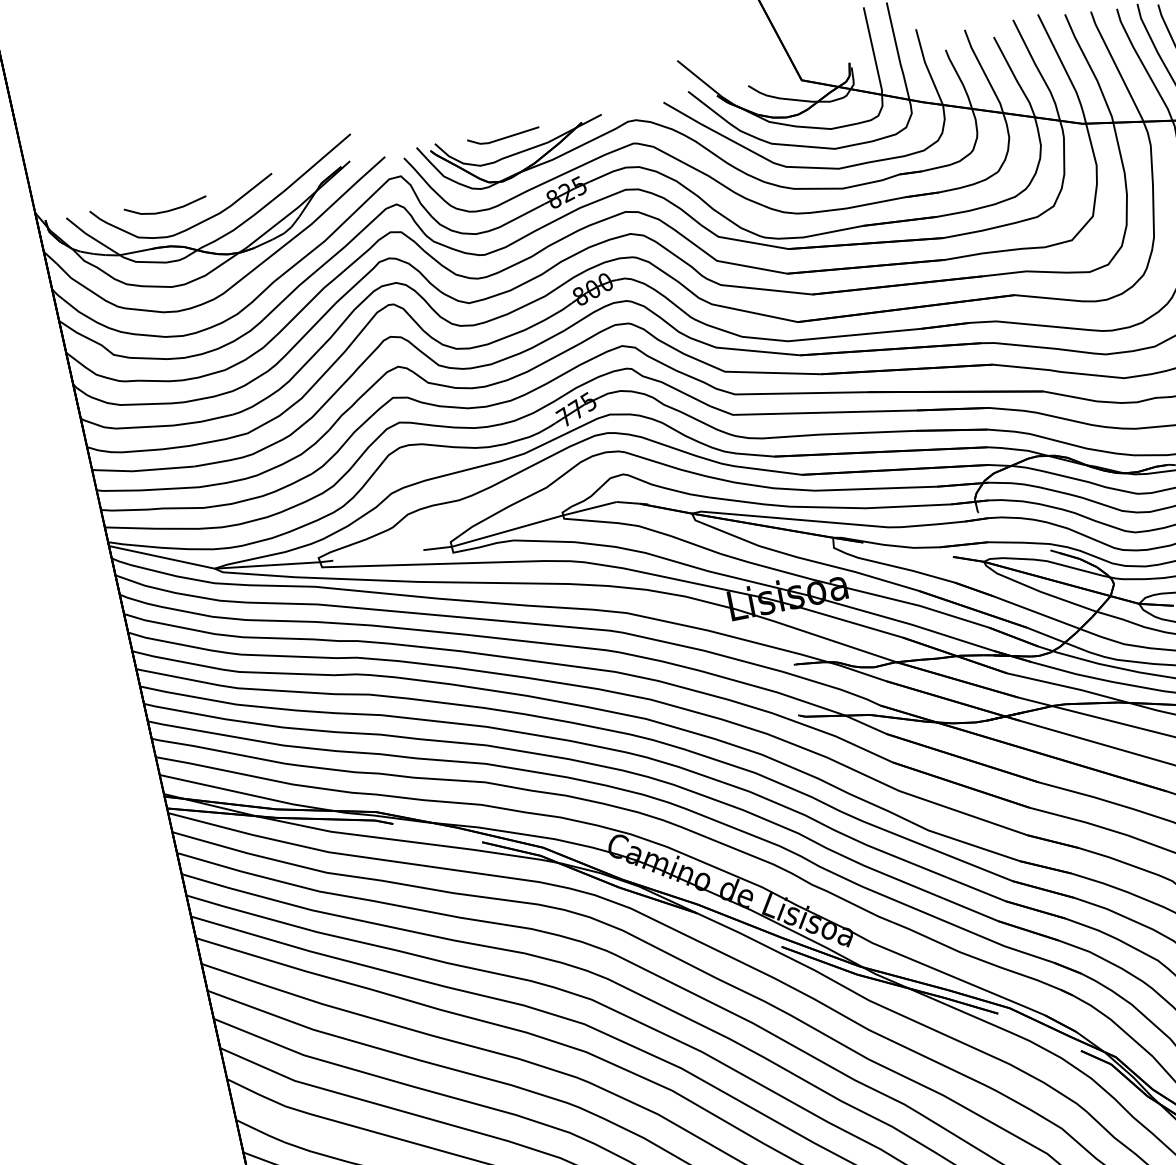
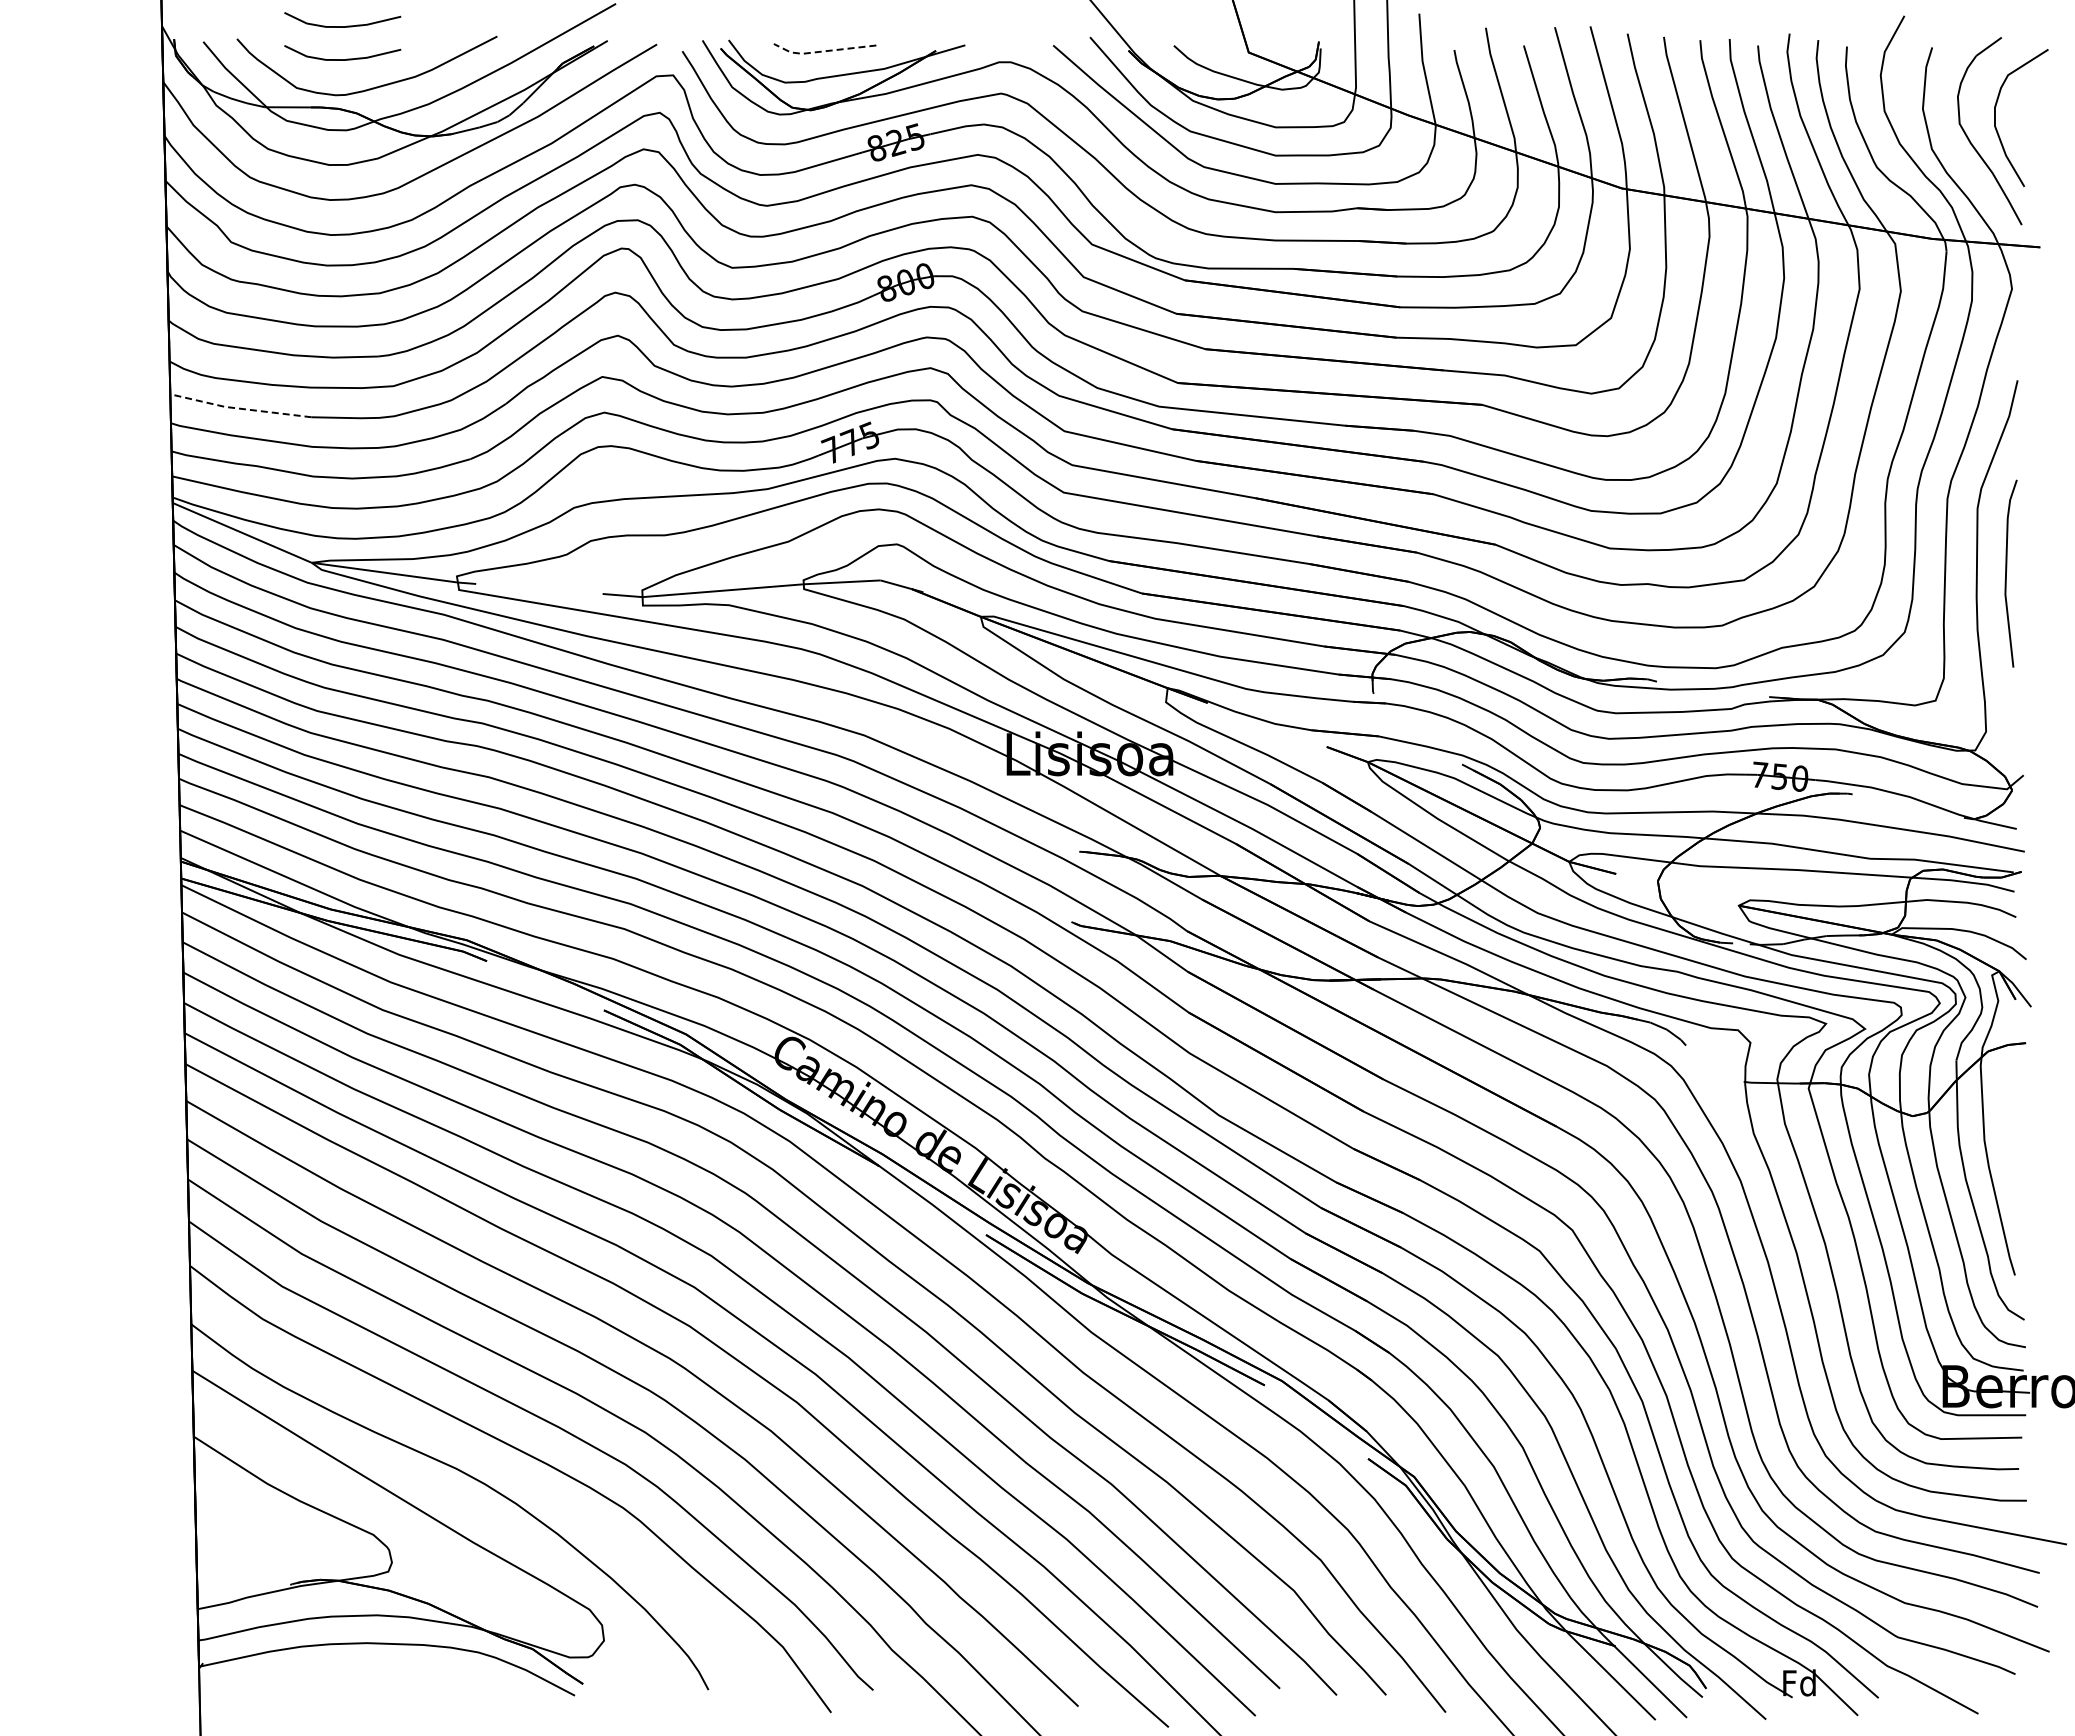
line: (503, 138) -> (823, 51), solid -> dashed
curve: (161, 187) -> (342, 26), added
line: (142, 470) -> (238, 408), solid -> dashed

